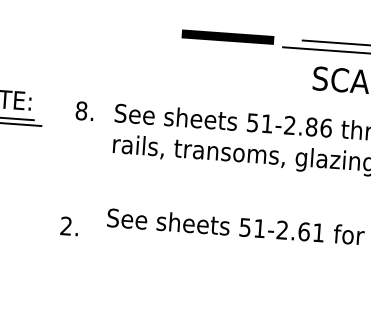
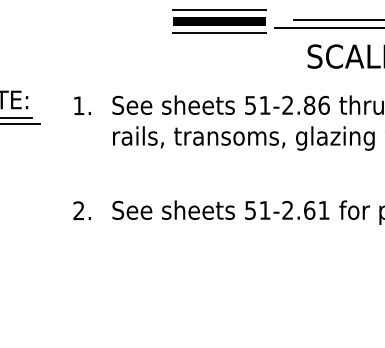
line: (228, 25) -> (219, 10), added
line: (226, 48) -> (219, 33), added
text: (81, 110) -> (78, 105), 8. -> 1.
text: (68, 226) -> (81, 210), moved

